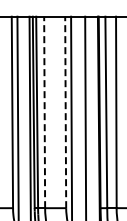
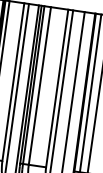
line: (44, 112) -> (39, 86), dashed -> solid
line: (65, 112) -> (57, 88), dashed -> solid

